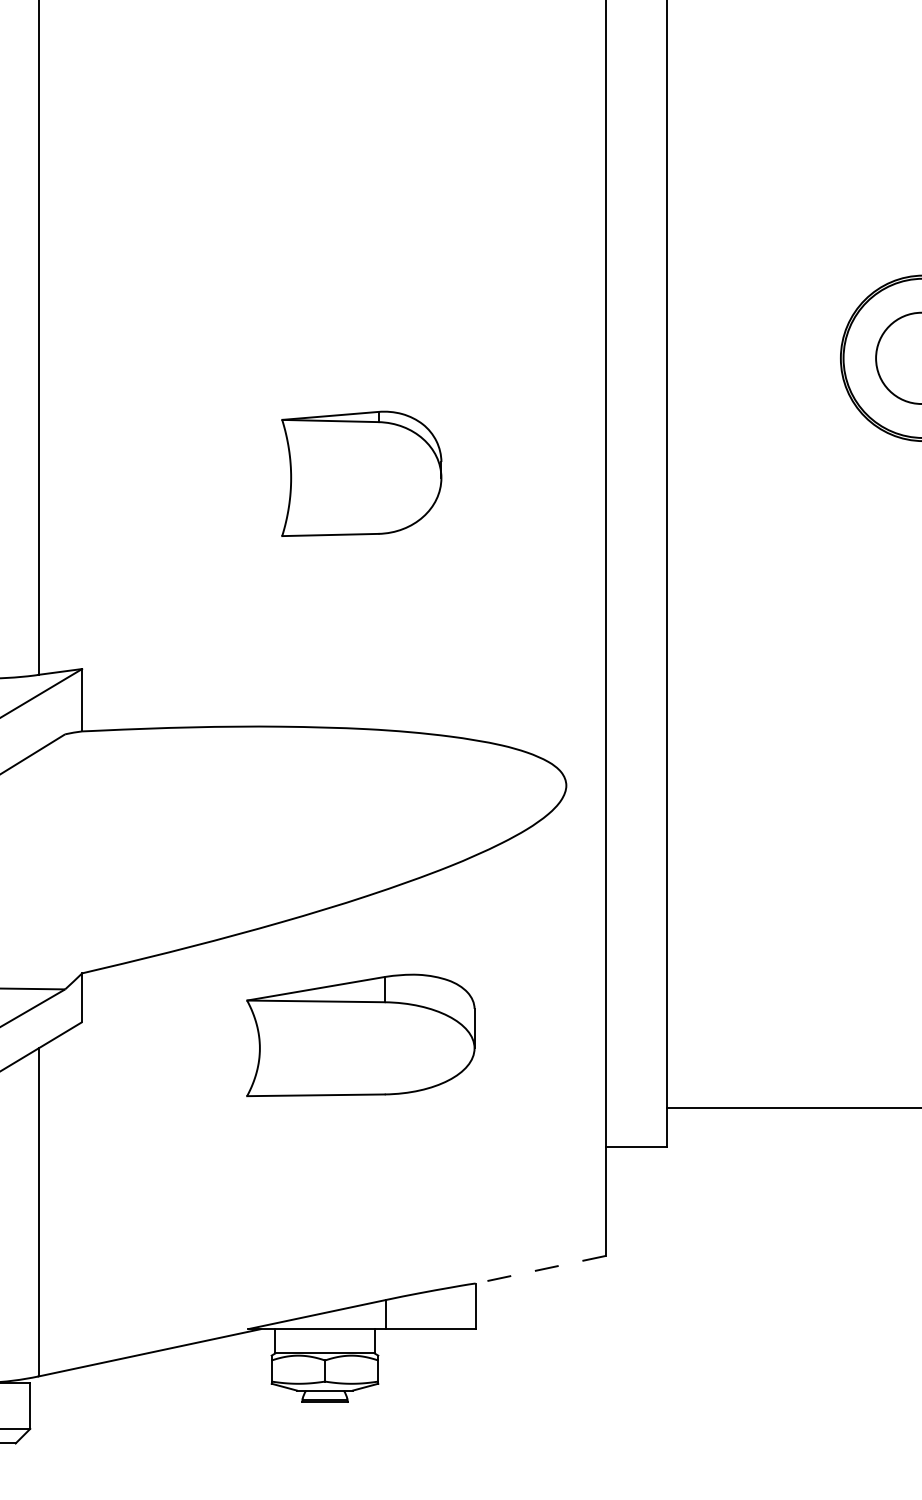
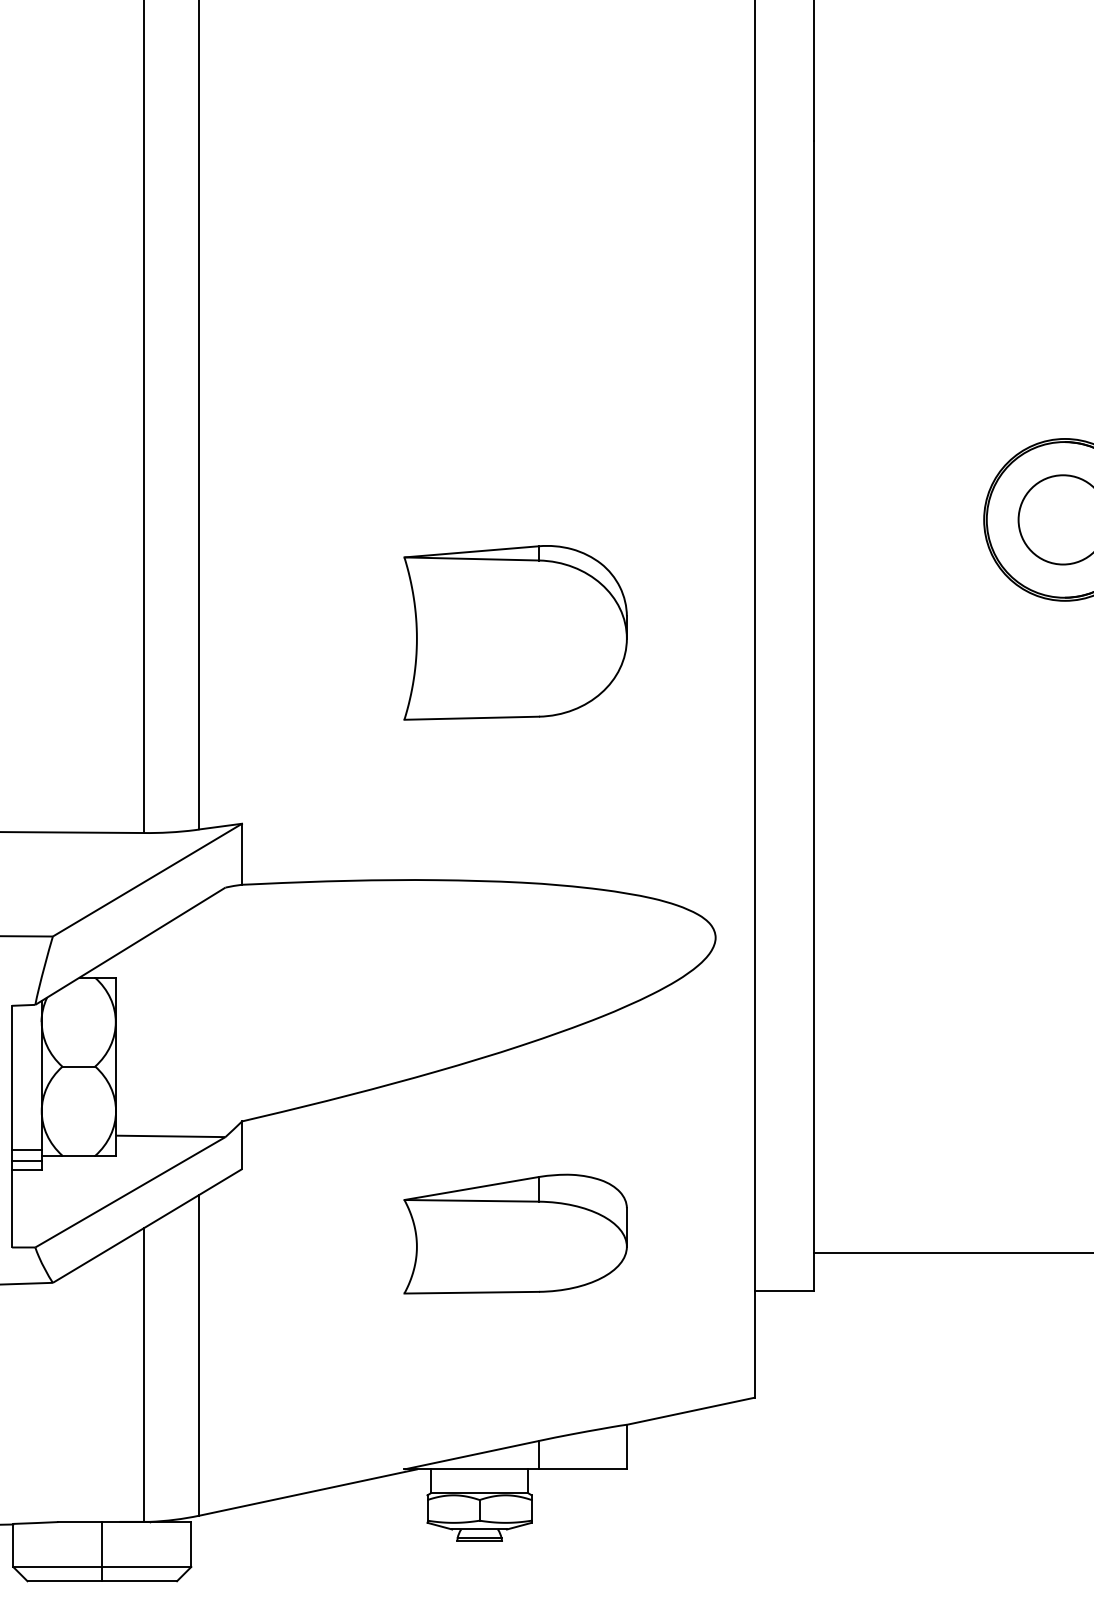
part: (361, 473) -> (515, 632), size x1.43
part: (360, 1034) -> (515, 1233), moved
line: (540, 1269) -> (690, 1411), dashed -> solid

